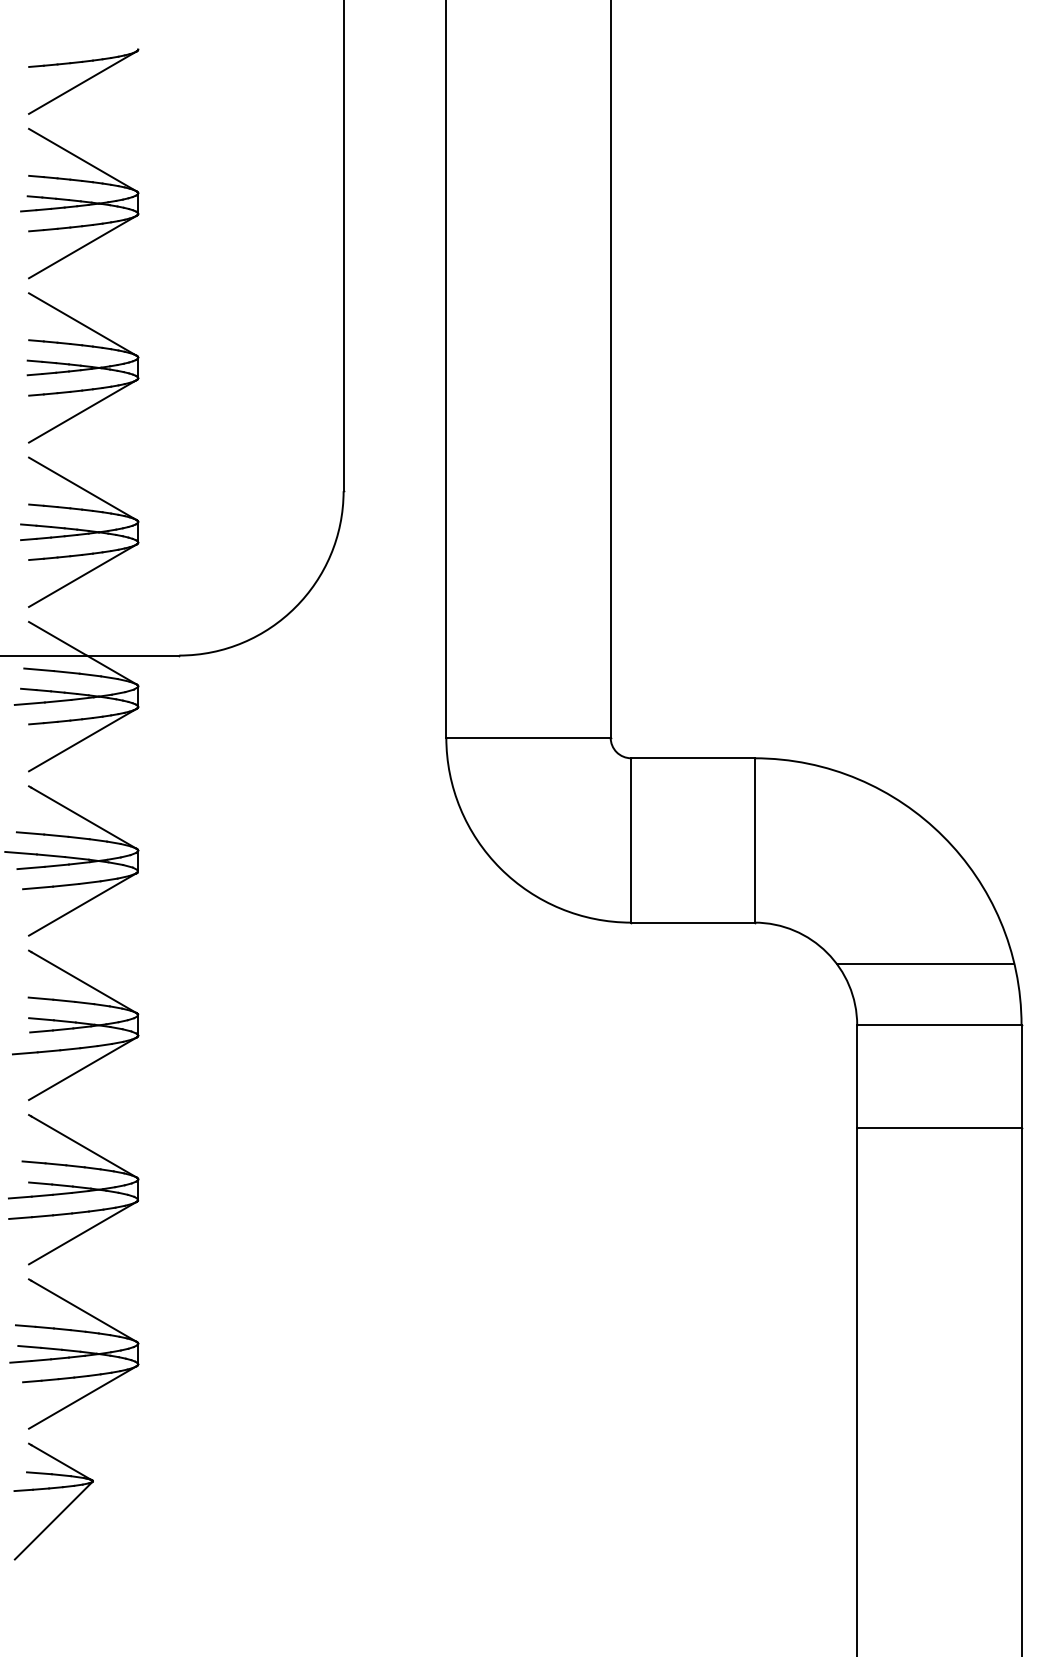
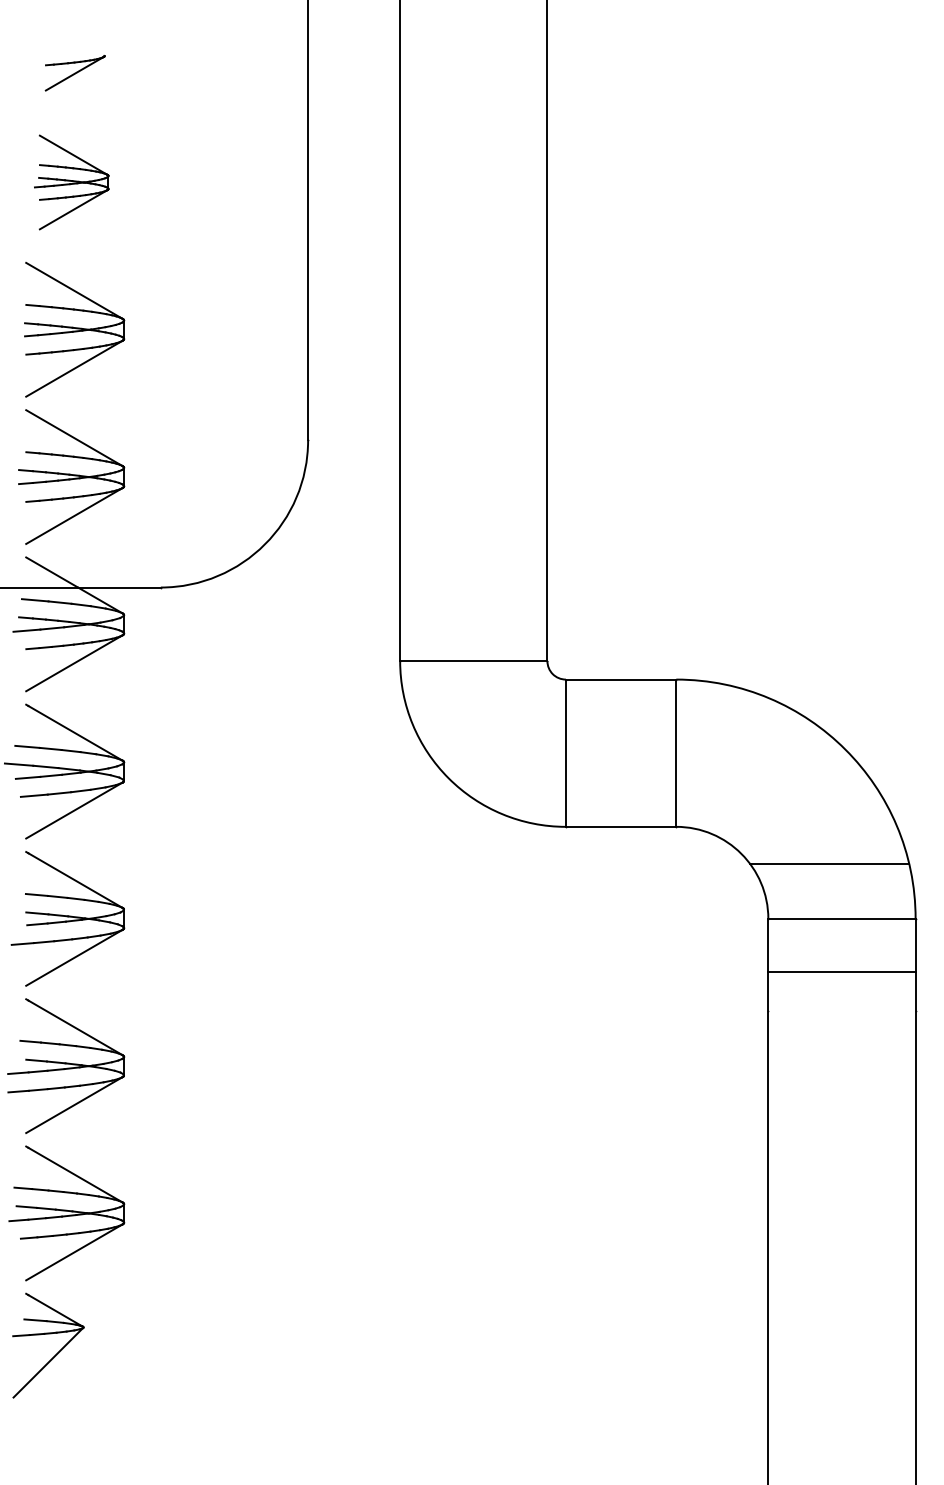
part: (83, 81) -> (75, 73), size x0.6
part: (79, 203) -> (71, 182), size x0.7
line: (939, 1128) -> (842, 972), moved

